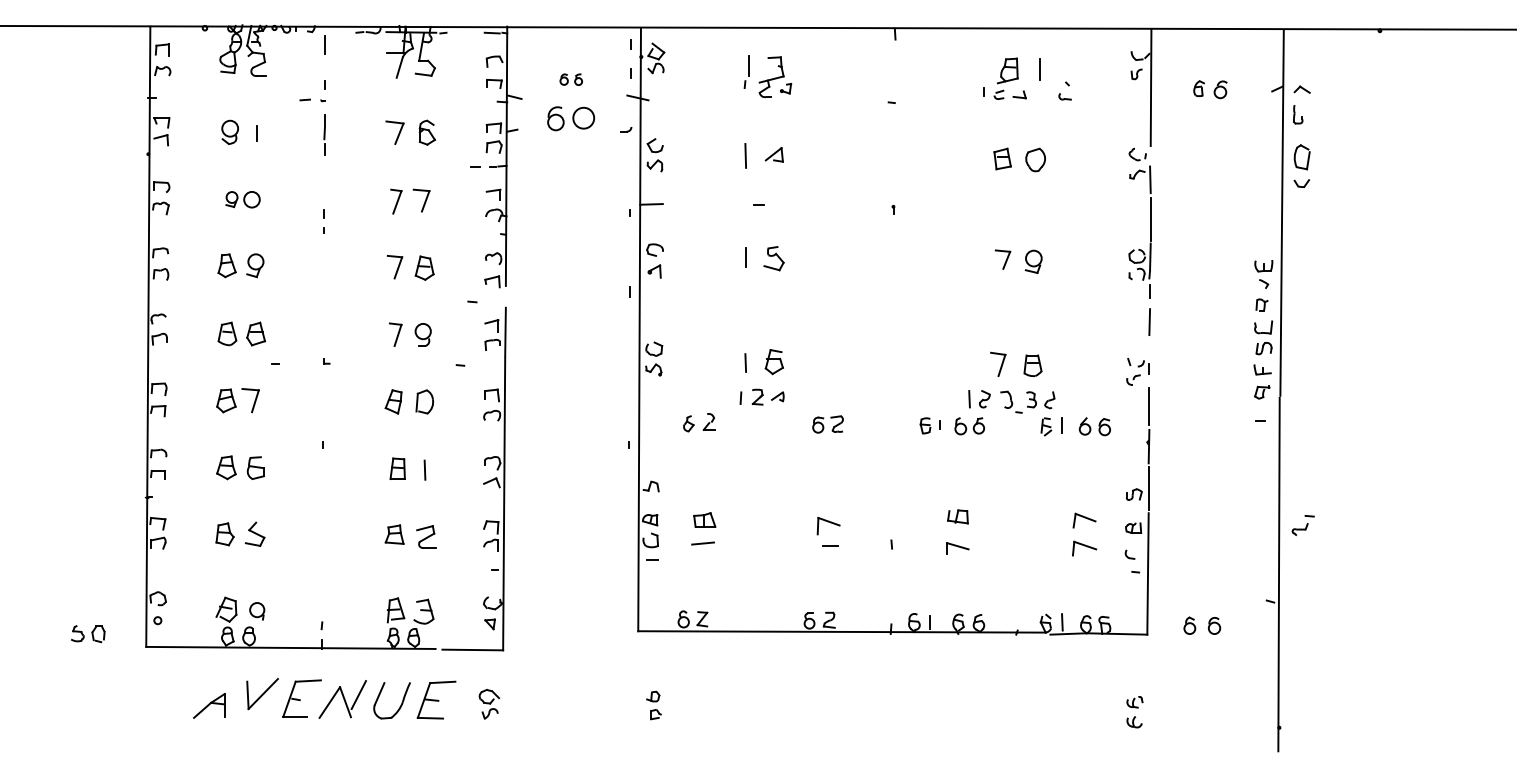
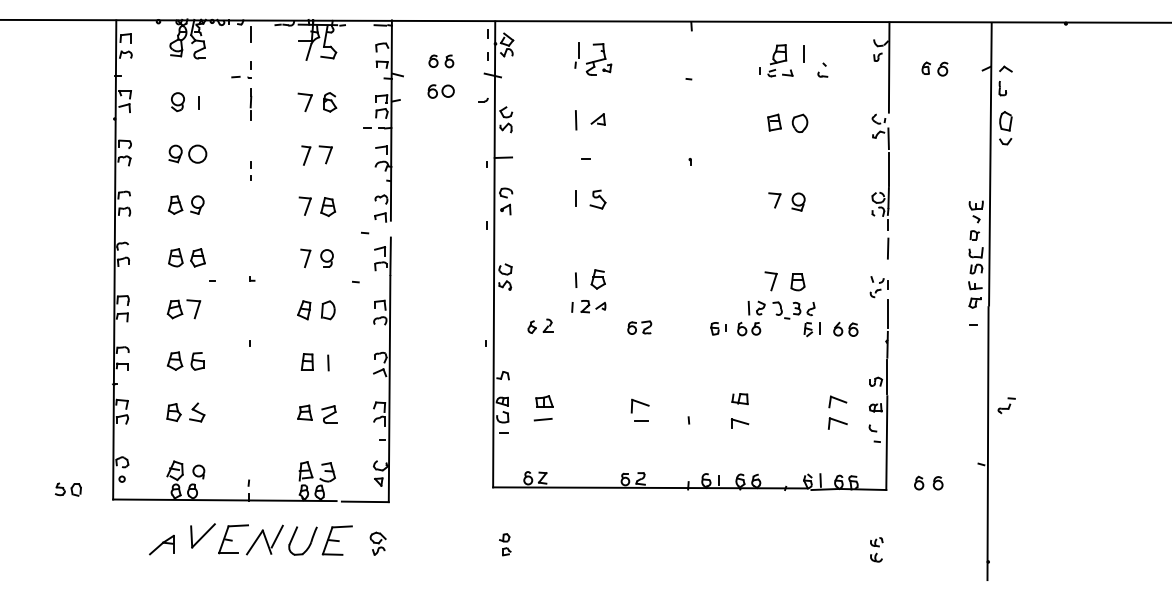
part: (571, 79) -> (441, 61), size x1.43
part: (570, 118) -> (440, 91), size x0.71
part: (242, 198) -> (187, 153), size x1.43

